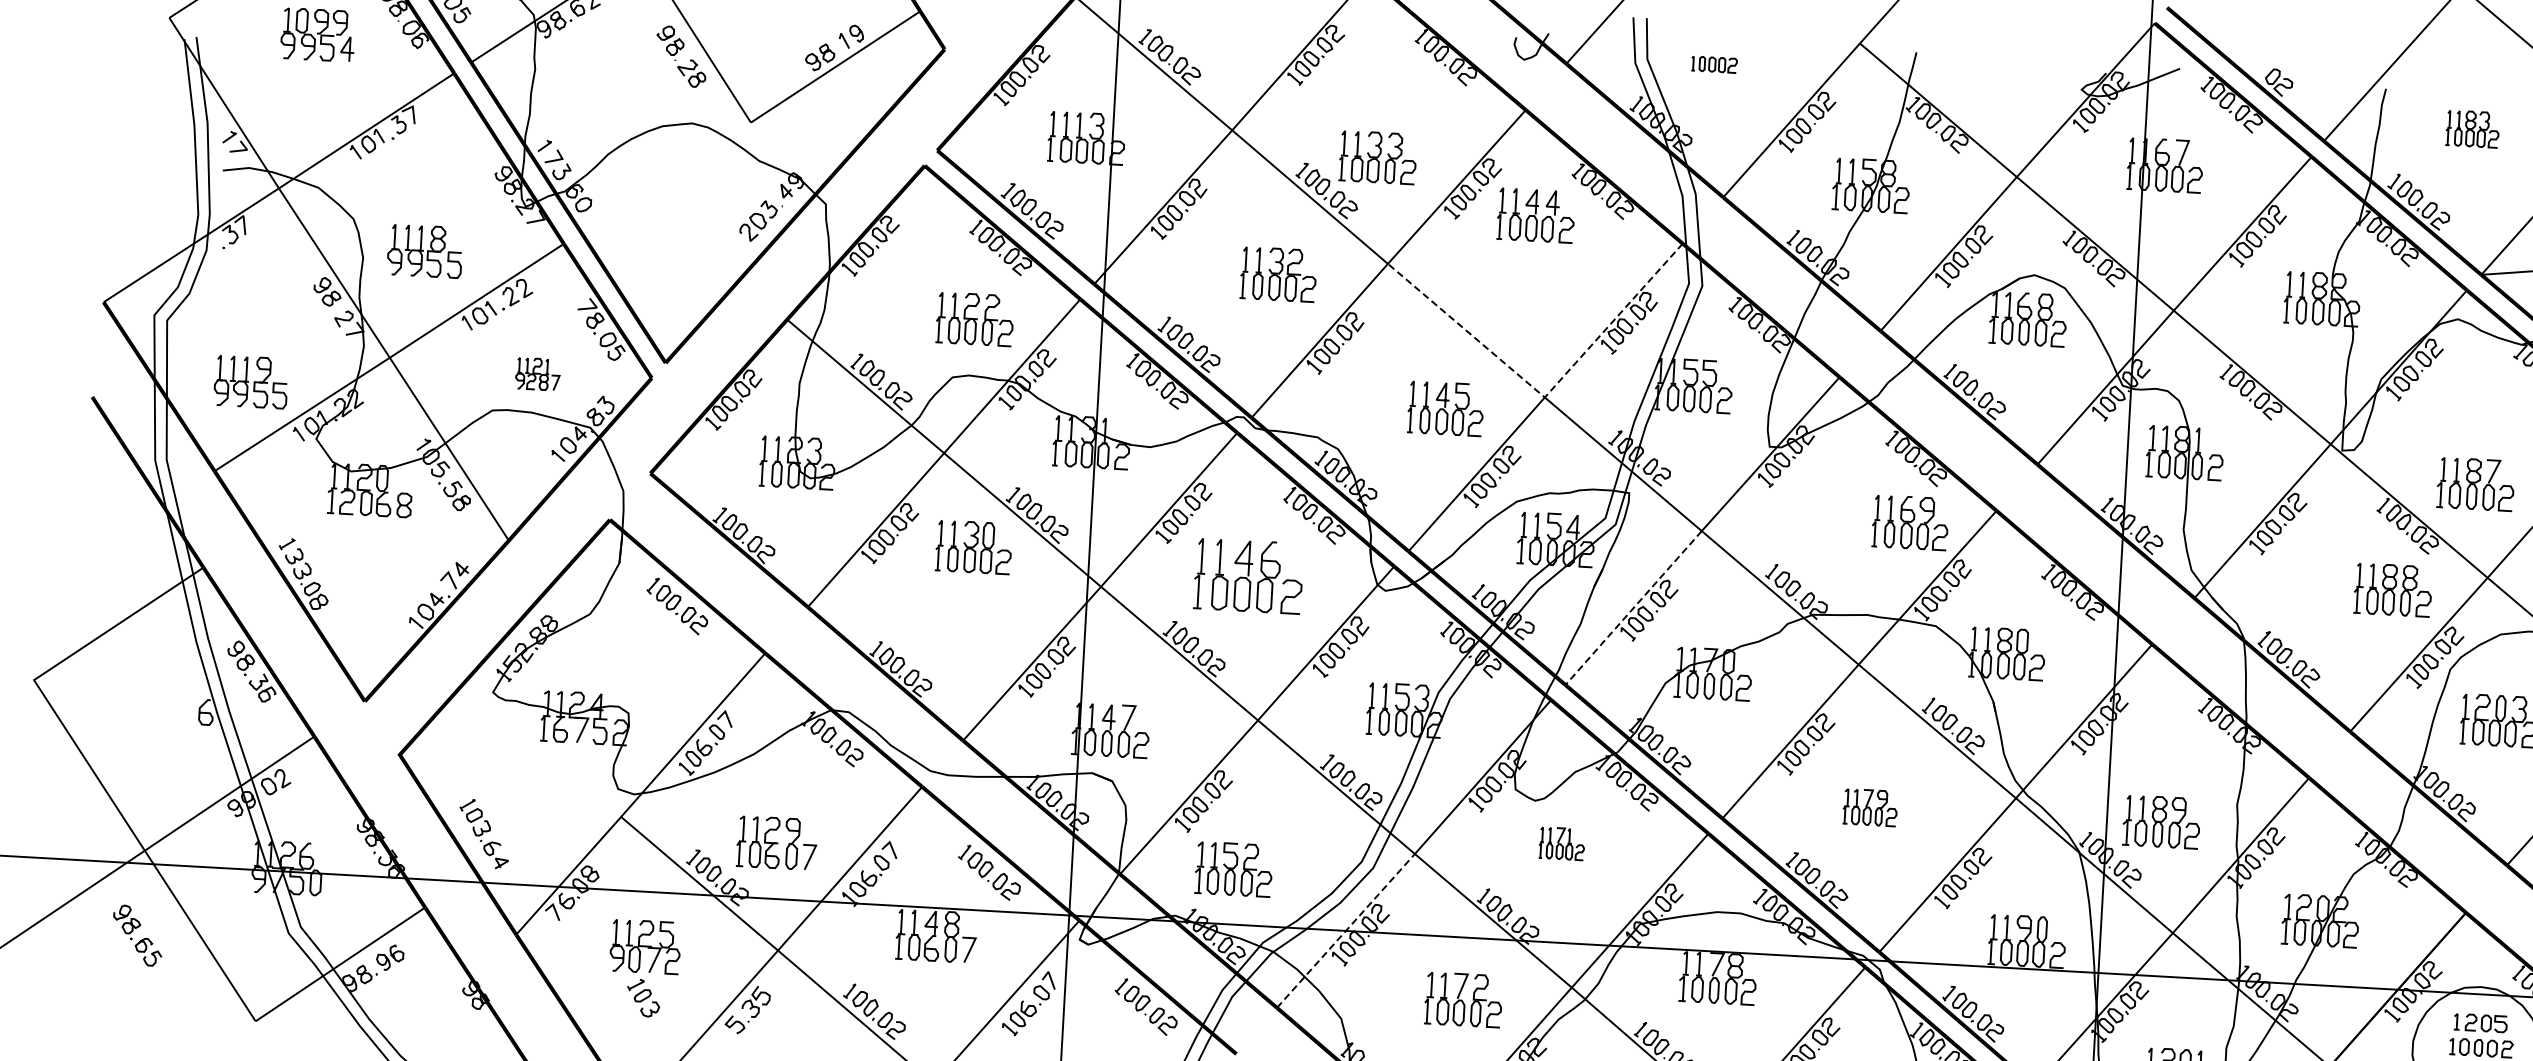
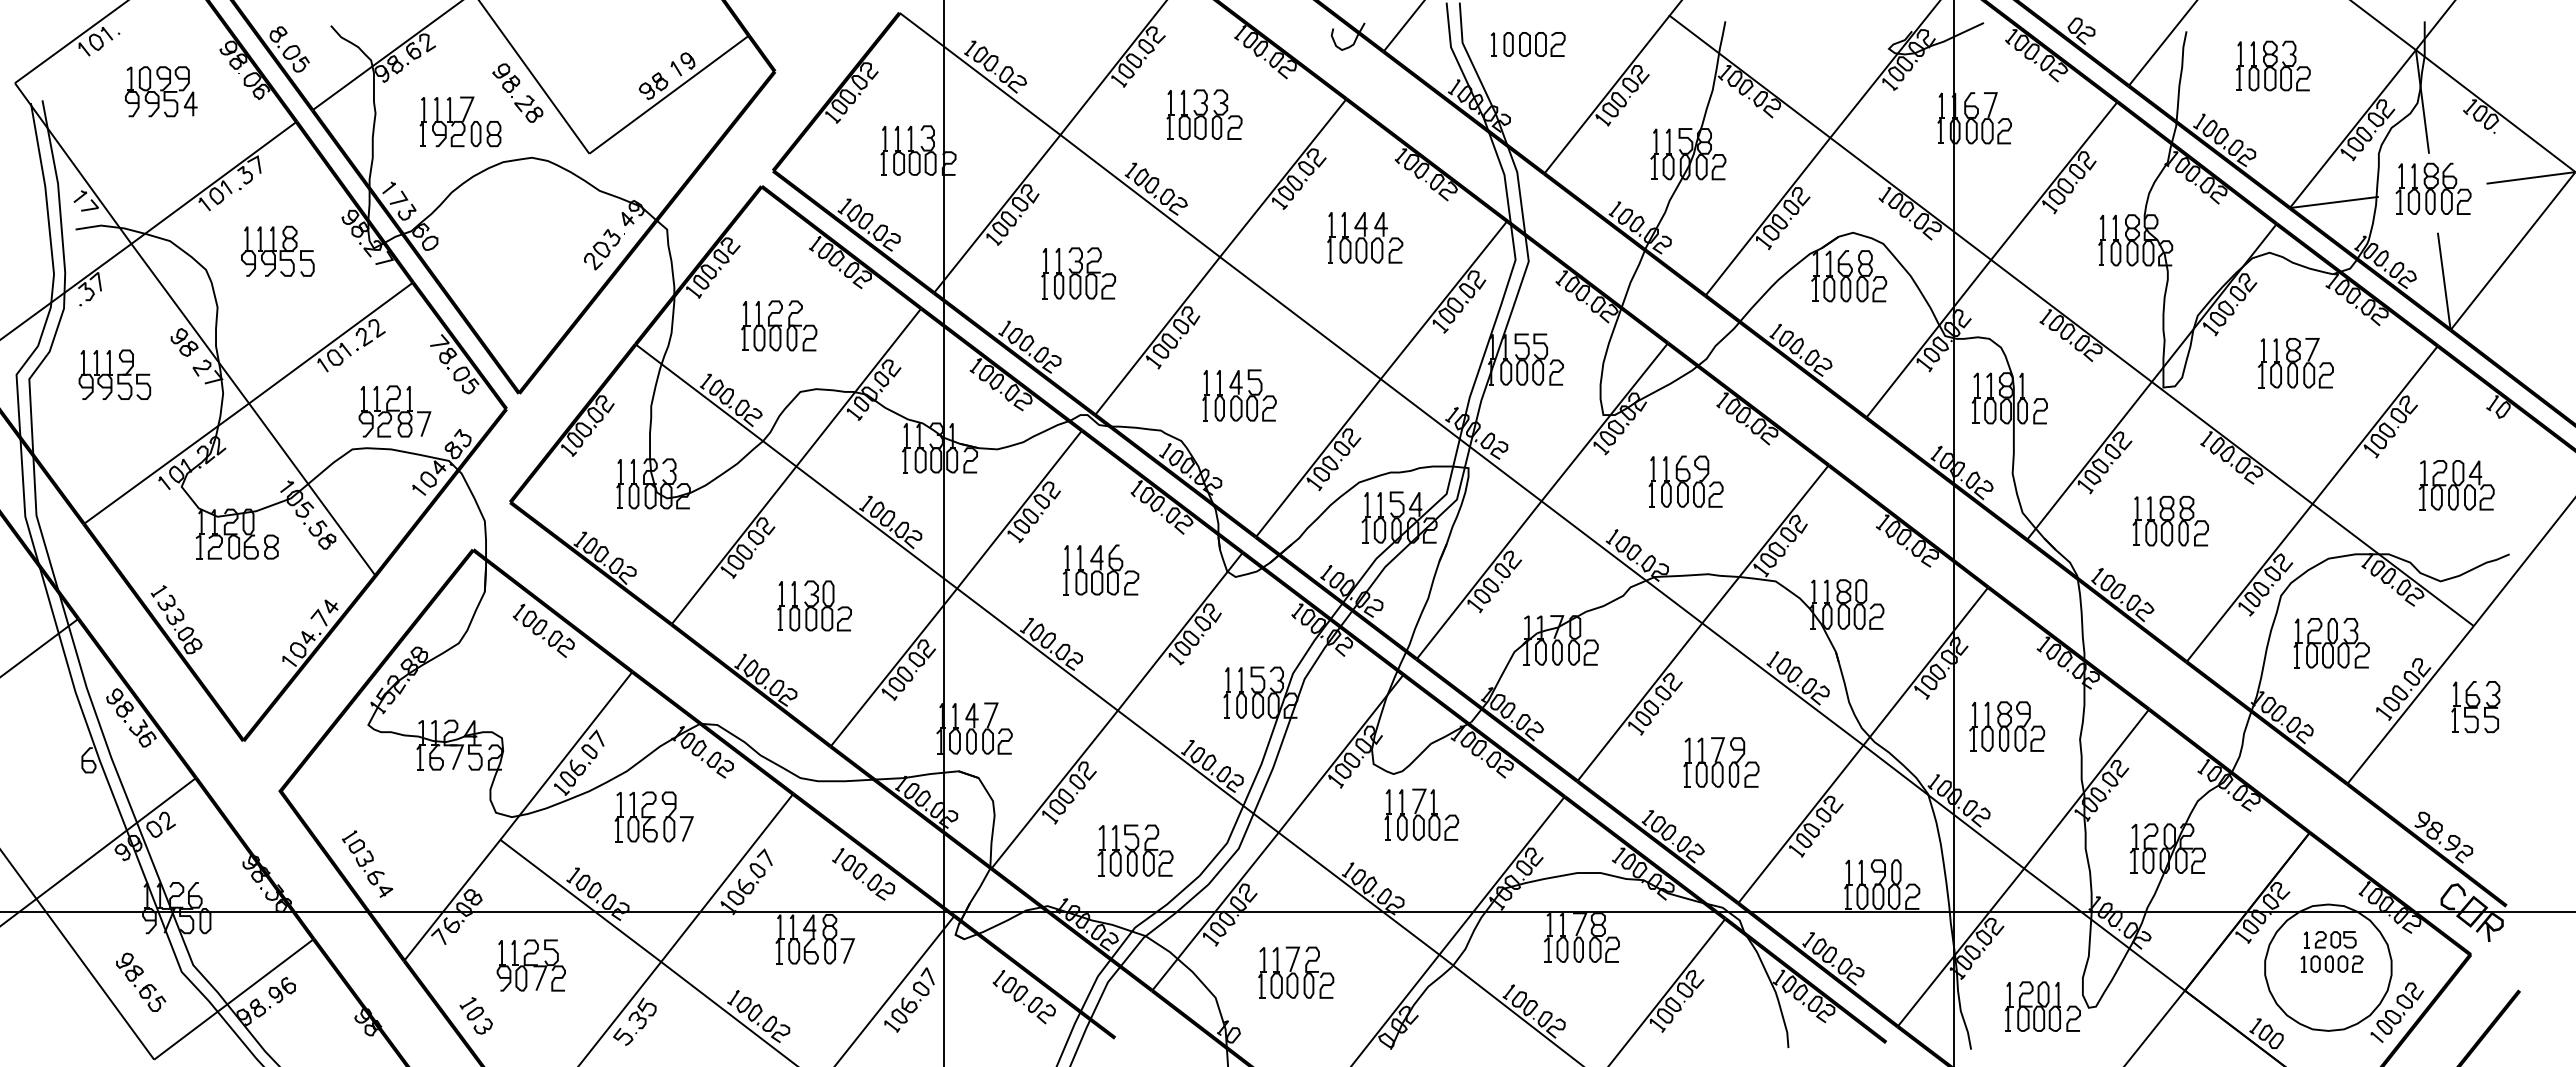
part: (1714, 64) -> (1528, 44), size x1.67
part: (621, 82) -> (460, 121), added
part: (2472, 128) -> (2273, 65), size x1.43
part: (1378, 157) -> (1204, 114), moved
part: (1536, 215) -> (1365, 237), moved
part: (424, 250) -> (277, 250), moved
part: (1278, 274) -> (1078, 273), moved
part: (975, 318) -> (779, 325), moved
part: (537, 374) -> (394, 411), size x1.67
part: (250, 381) -> (114, 374), moved
line: (1544, 397) -> (1380, 379), dashed -> solid
part: (1445, 408) -> (1239, 395), moved
part: (2475, 484) -> (2295, 363), moved
part: (1909, 522) -> (1685, 481), moved
part: (973, 546) -> (814, 605), moved
part: (1248, 575) -> (1100, 569), size x0.71
part: (2392, 590) -> (2170, 521), moved
line: (1634, 608) -> (1479, 580), dashed -> solid
part: (1870, 807) -> (1721, 762), size x1.43
part: (2161, 821) -> (2007, 726), moved
part: (776, 842) -> (653, 816), moved
part: (1561, 843) -> (1421, 814), size x1.67
part: (1233, 869) -> (1135, 850), moved
line: (1346, 930) -> (1215, 911), dashed -> solid
part: (138, 934) -> (141, 981), moved
part: (642, 997) -> (475, 1015), moved
part: (1463, 999) -> (1296, 972), moved

